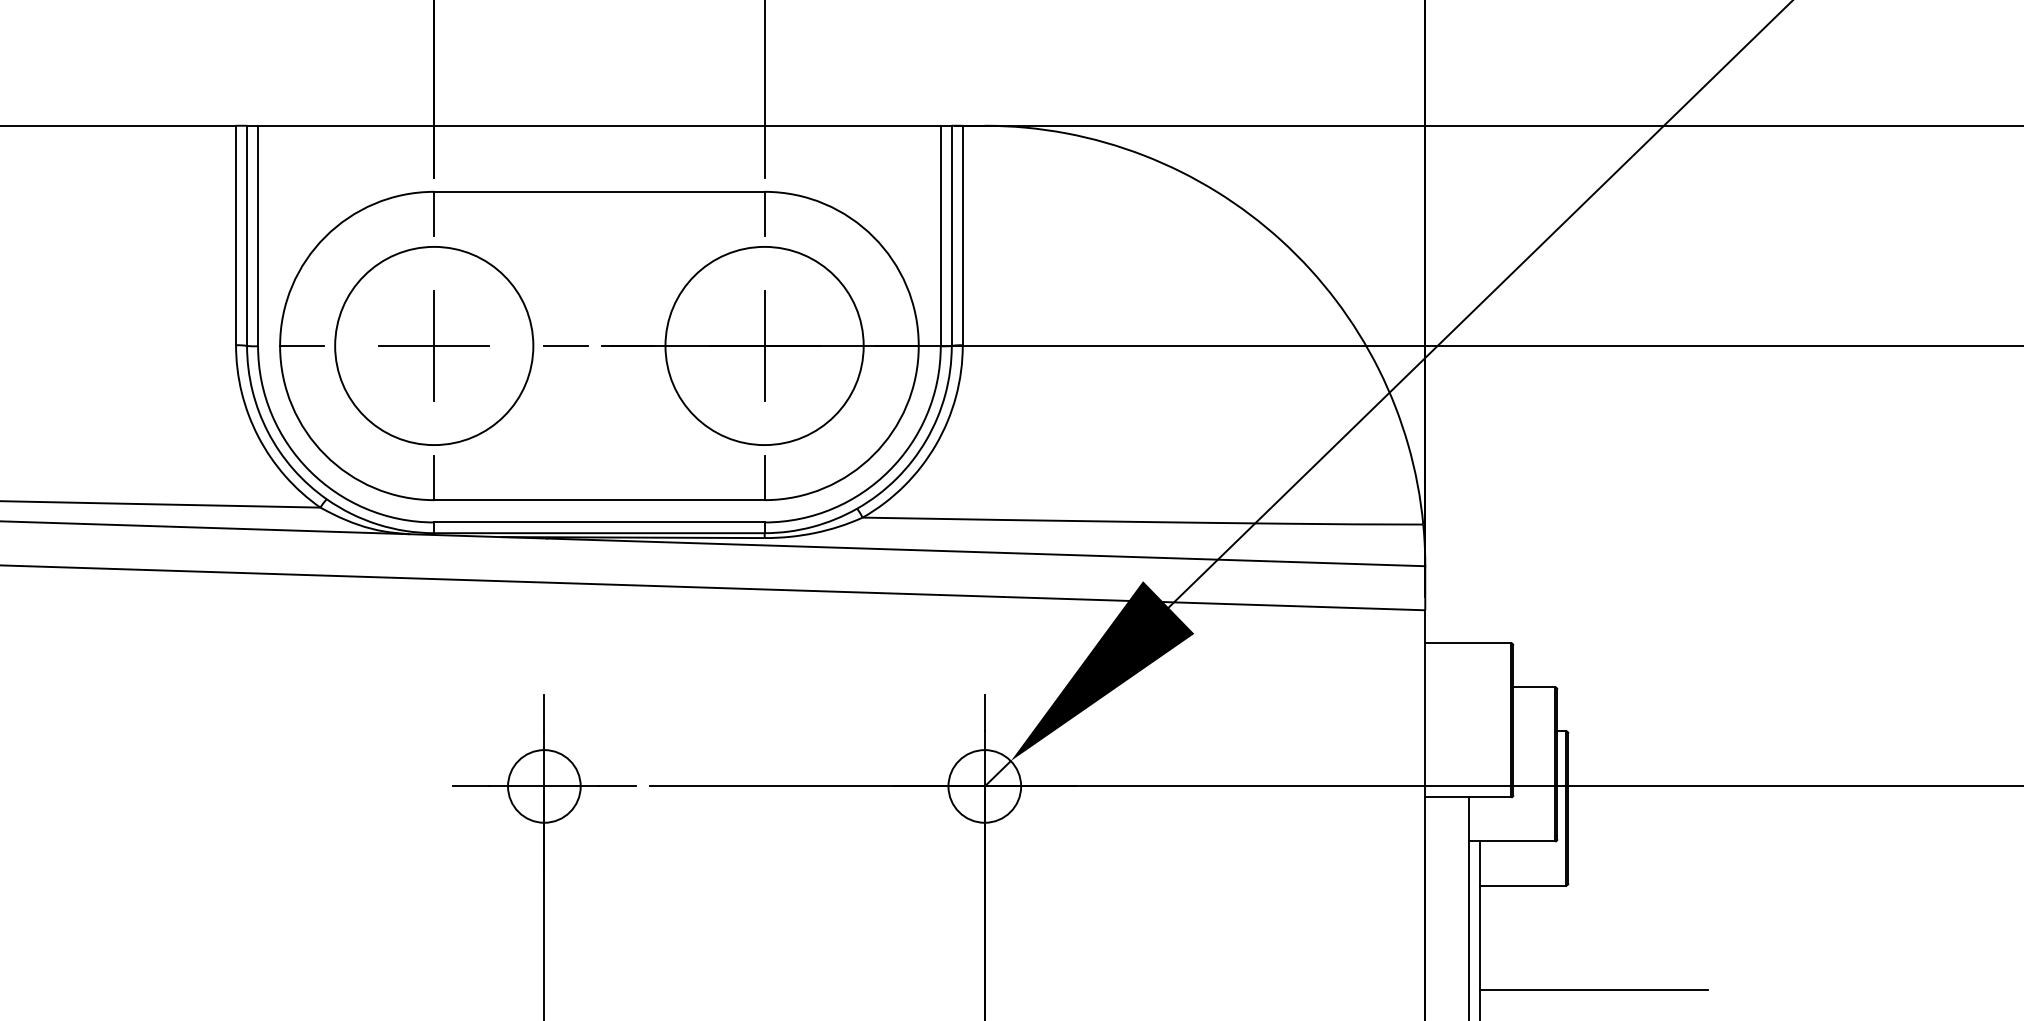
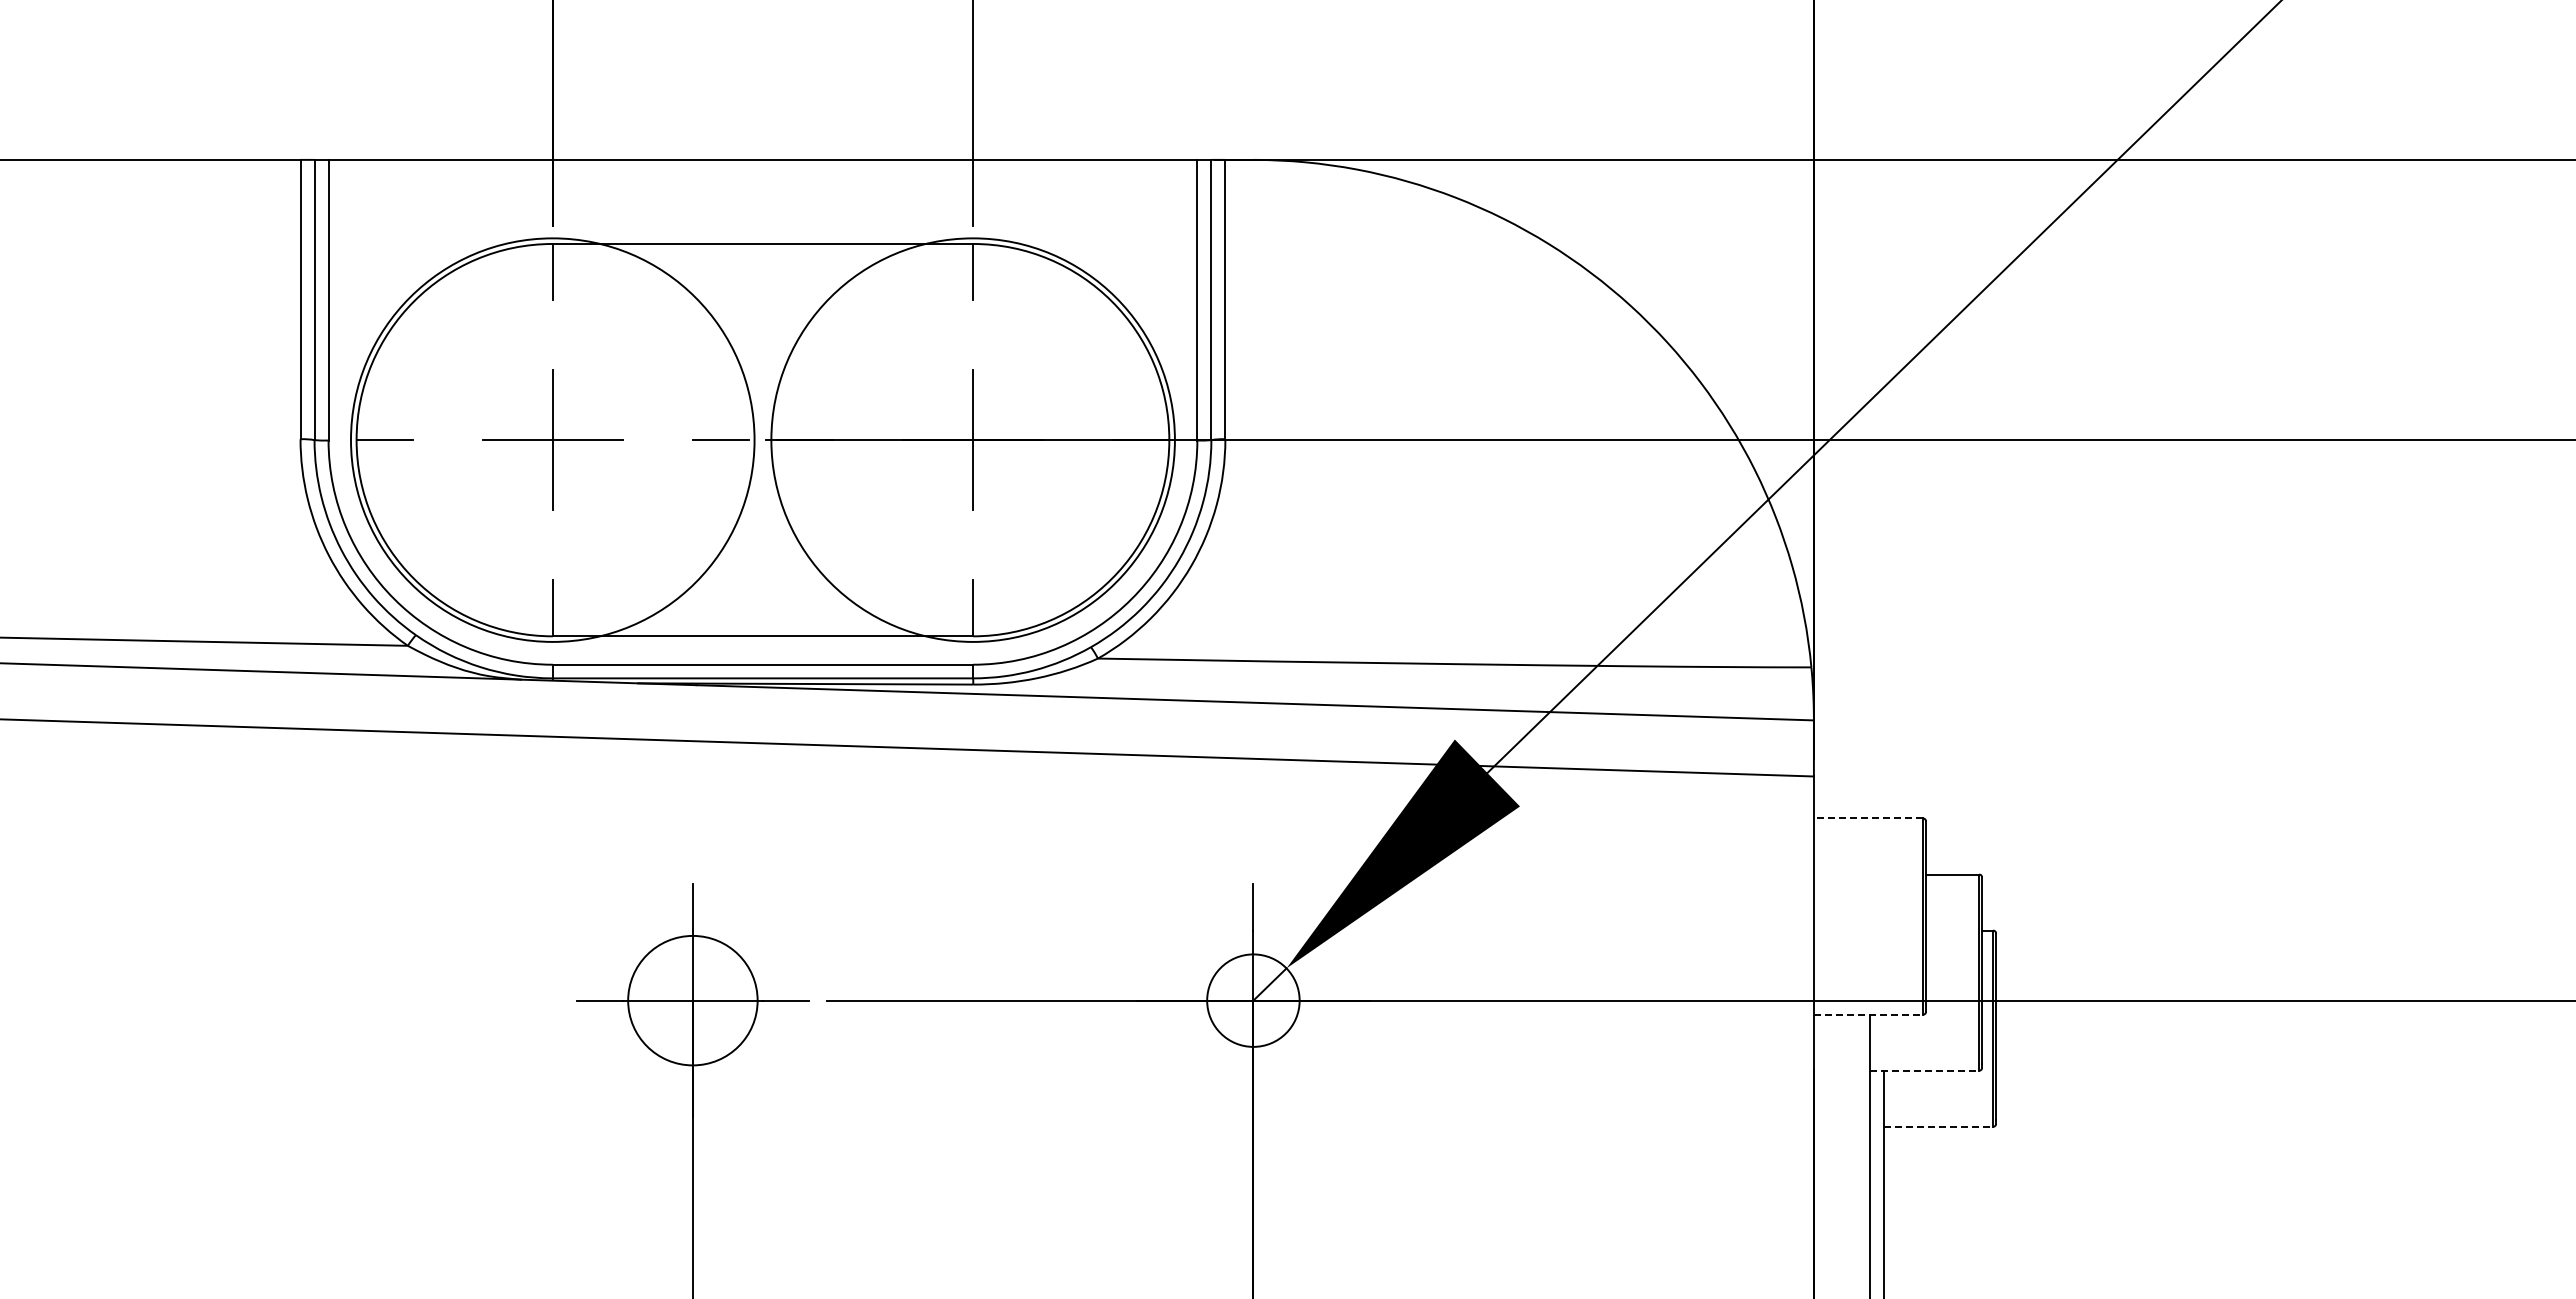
circle: (434, 346) -> (552, 440), size x1.6
circle: (764, 346) -> (973, 440), size x1.6
line: (1468, 643) -> (1868, 818), solid -> dashed
circle: (544, 786) -> (692, 1000), size x1.4
line: (1468, 797) -> (1868, 1014), solid -> dashed
line: (1512, 841) -> (1924, 1070), solid -> dashed
line: (1523, 885) -> (1938, 1126), solid -> dashed
line: (1593, 989) -> (2028, 1259), removed

